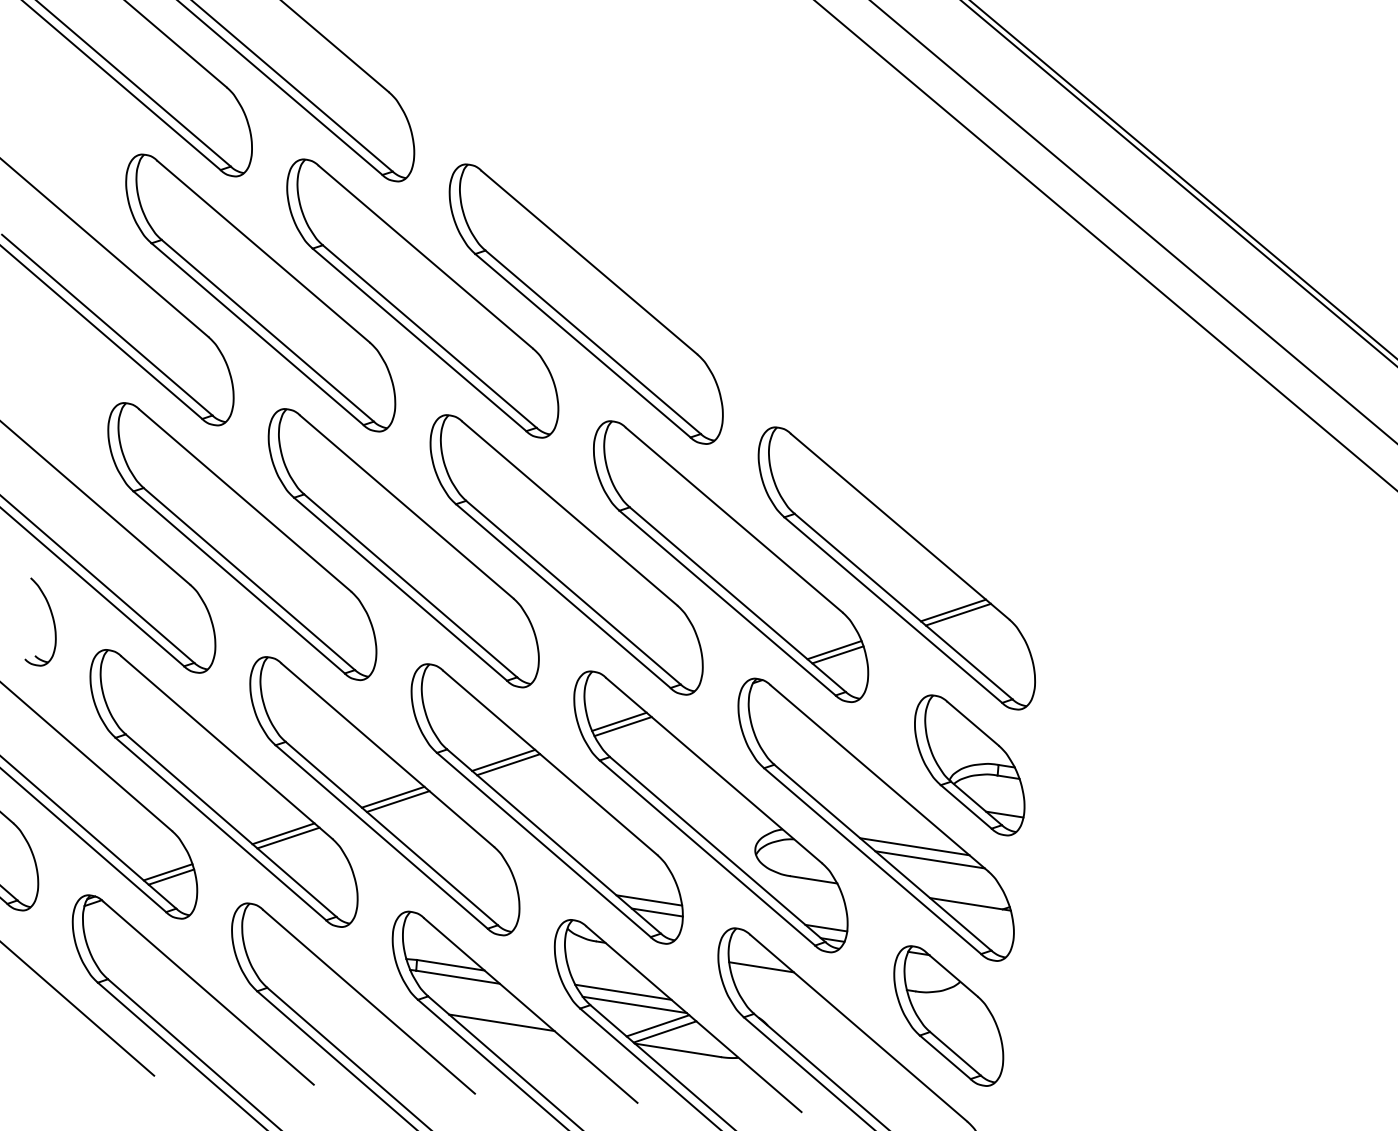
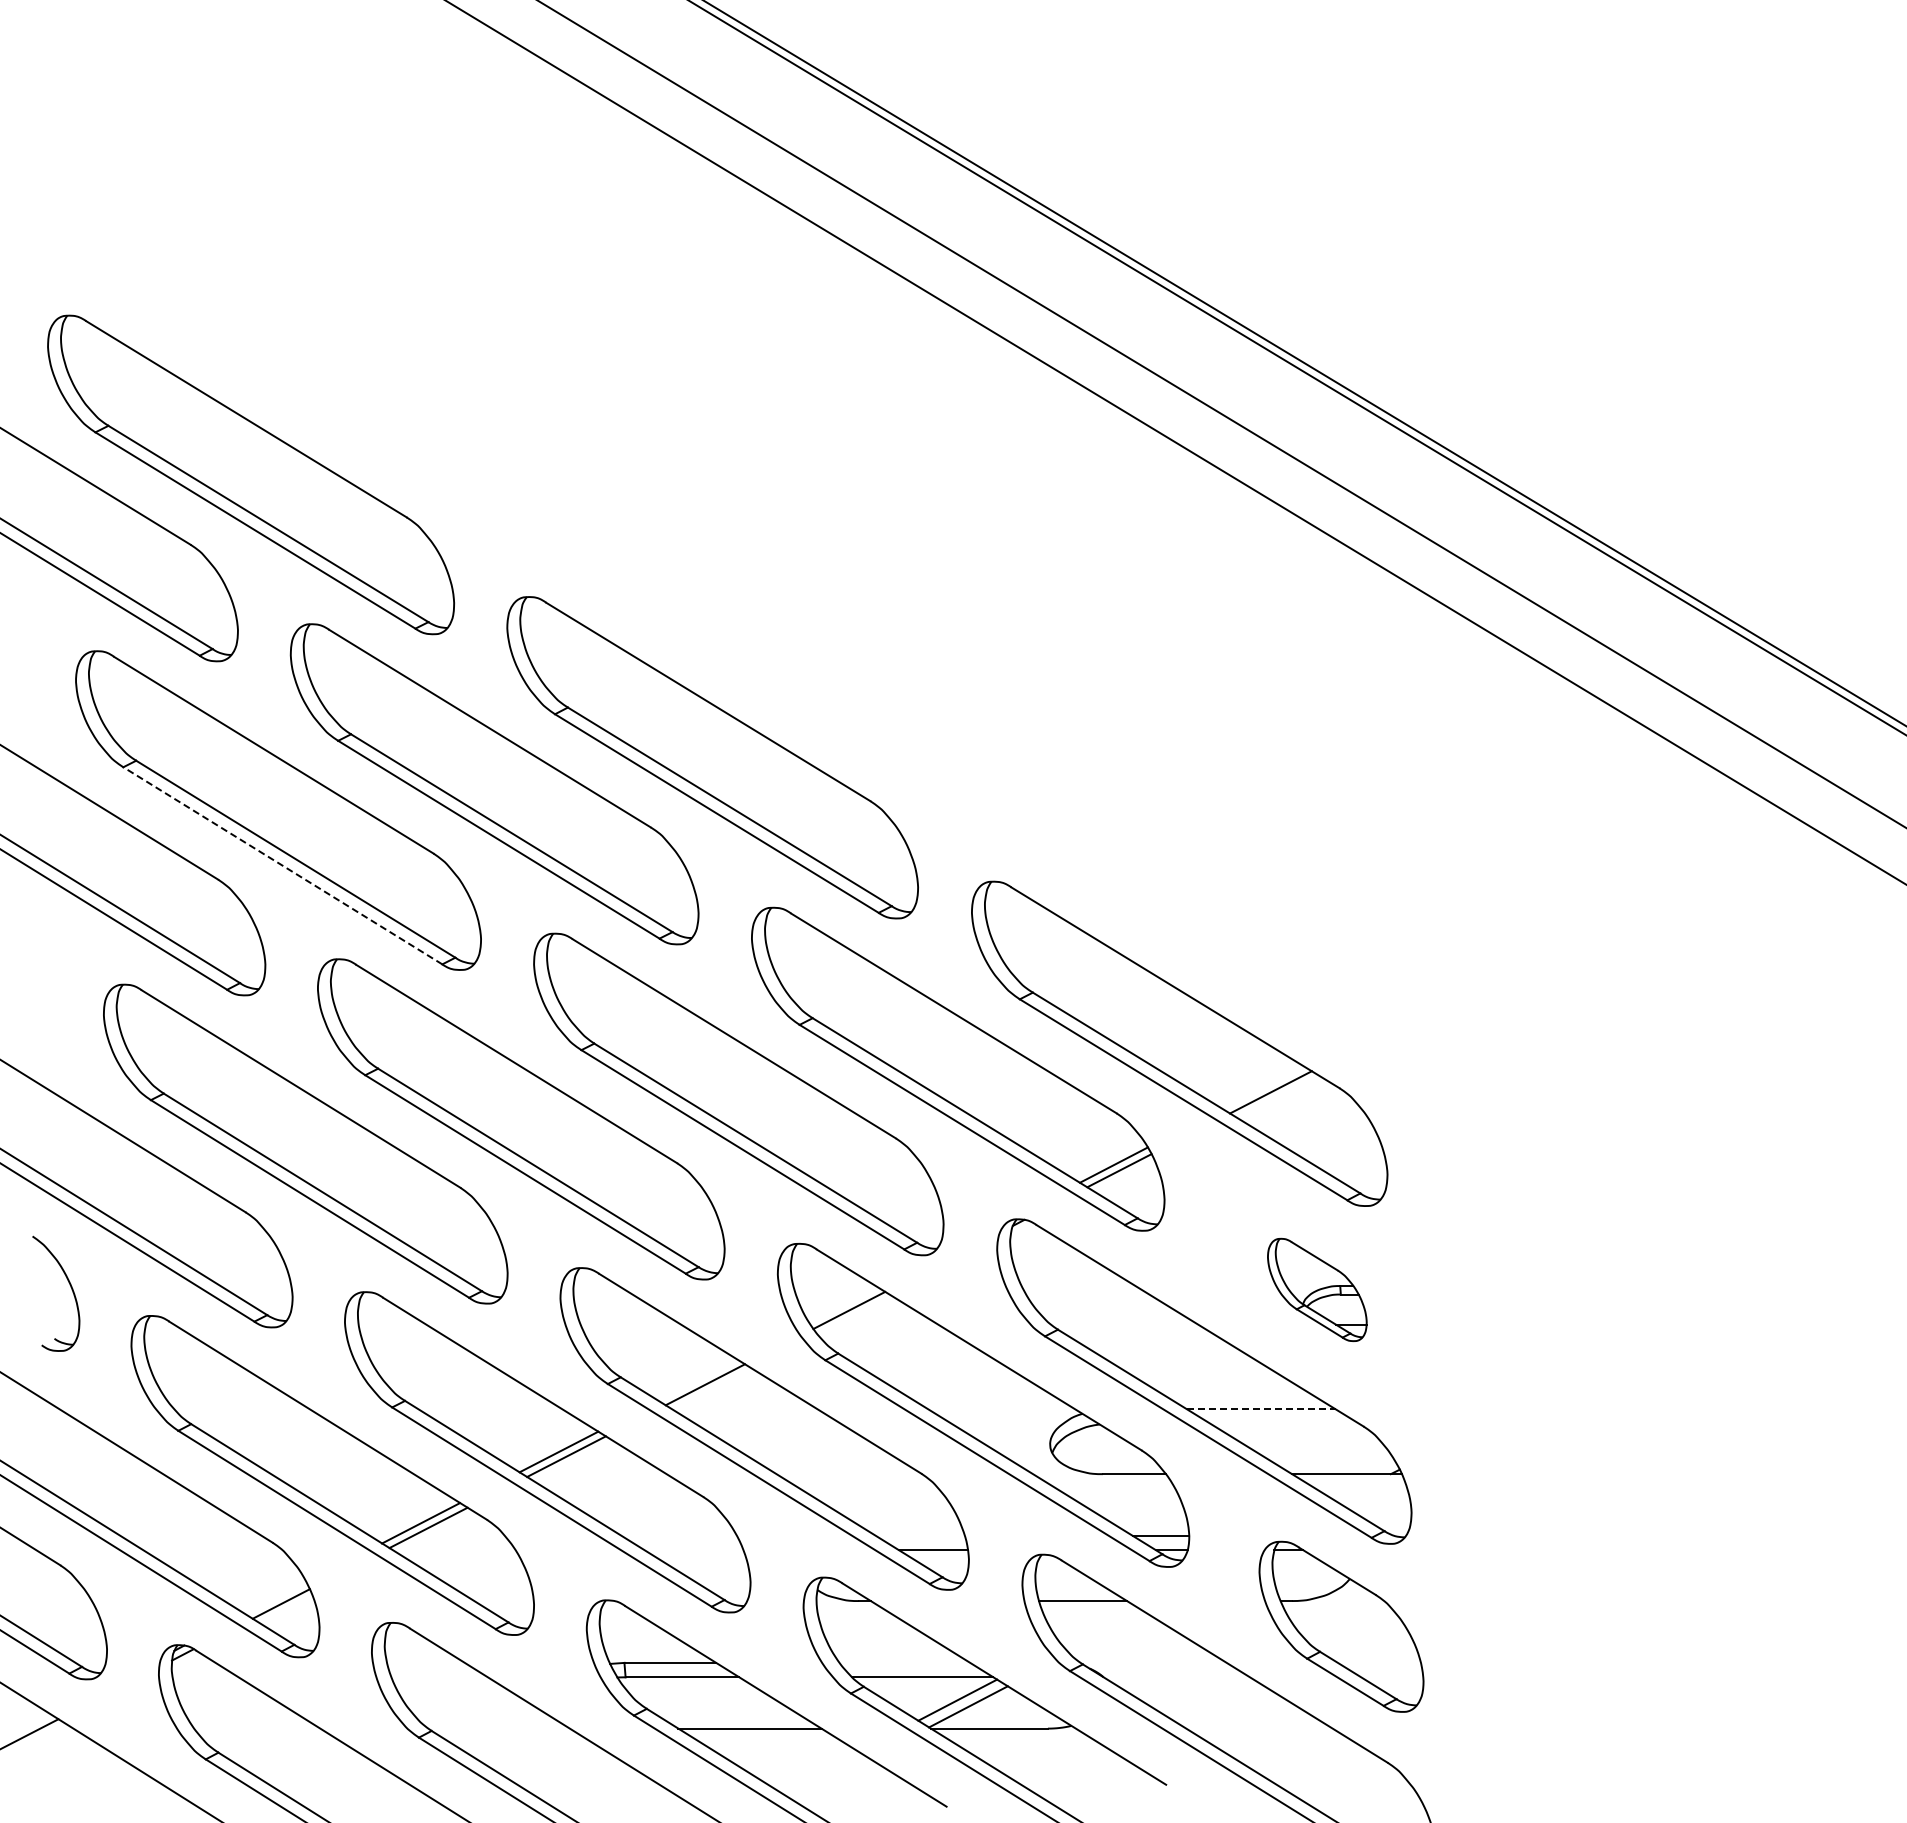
line: (257, 333) -> (282, 865), solid -> dashed
line: (953, 610) -> (1263, 1087), removed
line: (619, 721) -> (843, 1304), removed
line: (503, 759) -> (697, 1379), removed
part: (969, 765) -> (1317, 1289), size x0.6
line: (914, 846) -> (1261, 1409), solid -> dashed
line: (929, 859) -> (1283, 1423), removed
line: (167, 872) -> (275, 1598), removed
line: (648, 900) -> (919, 1535), removed
line: (623, 991) -> (904, 1662), removed

